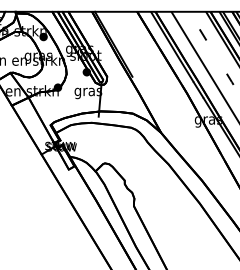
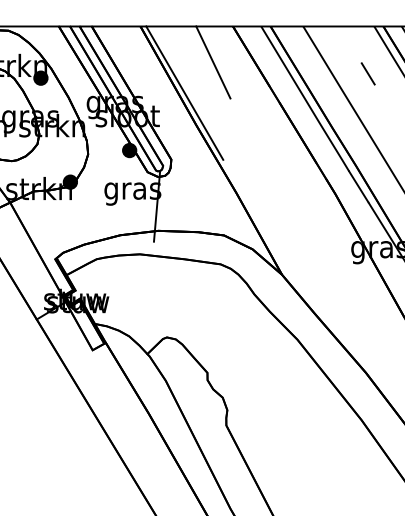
line: (127, 28) -> (213, 60), added

